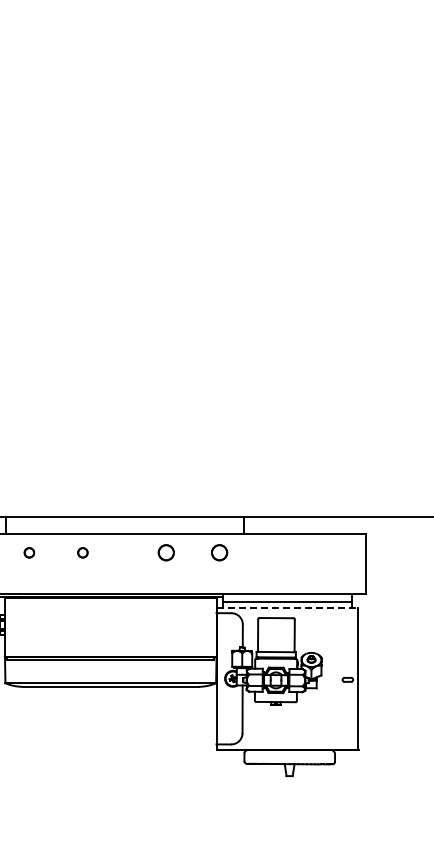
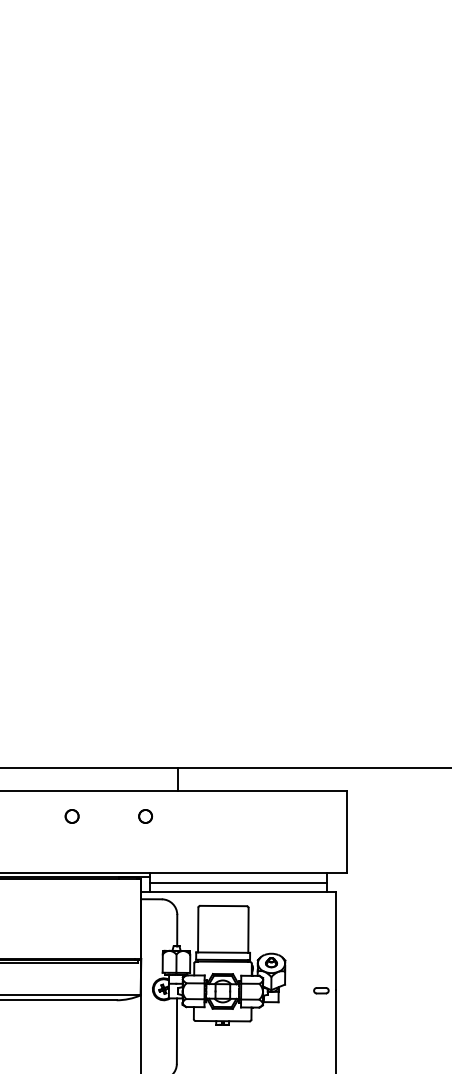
circle: (165, 552) -> (71, 816), size x0.62
circle: (219, 552) -> (145, 816), size x0.62
line: (287, 608) -> (238, 892), dashed -> solid

